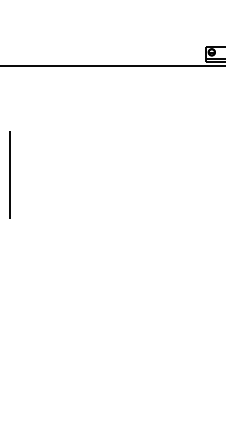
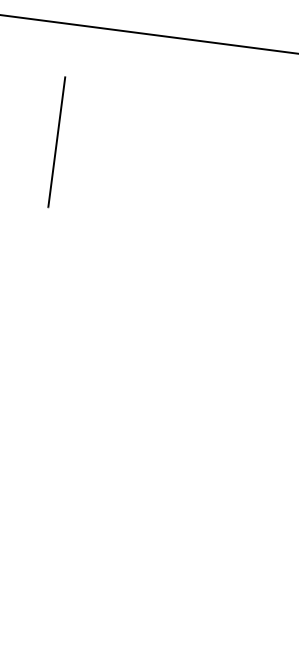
line: (9, 174) -> (55, 141), moved

